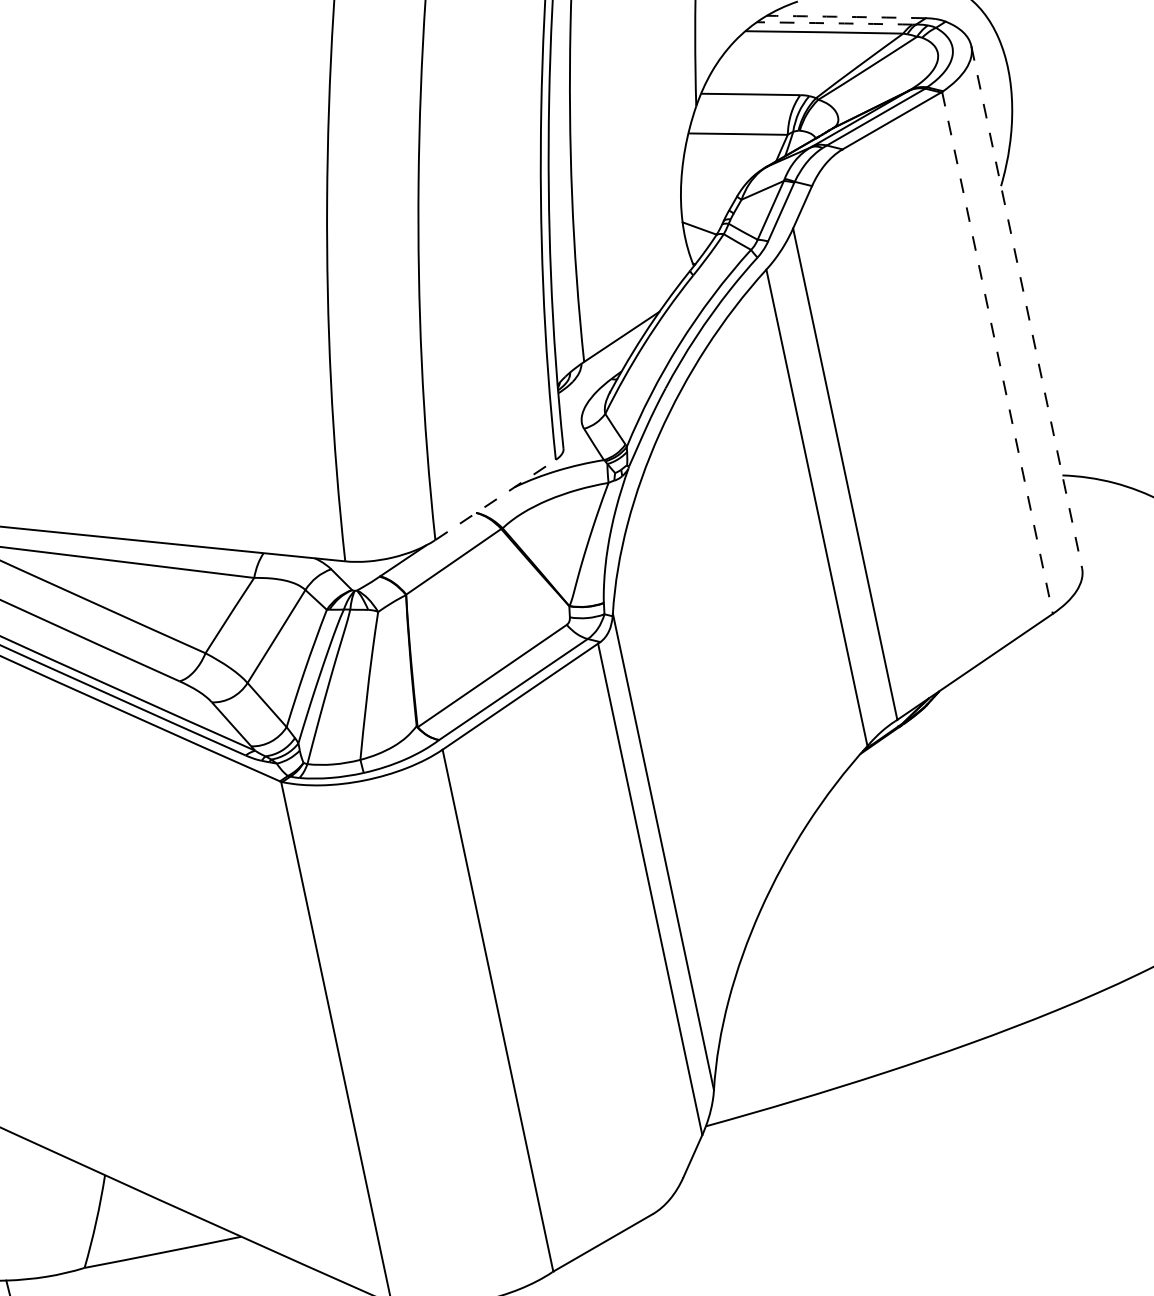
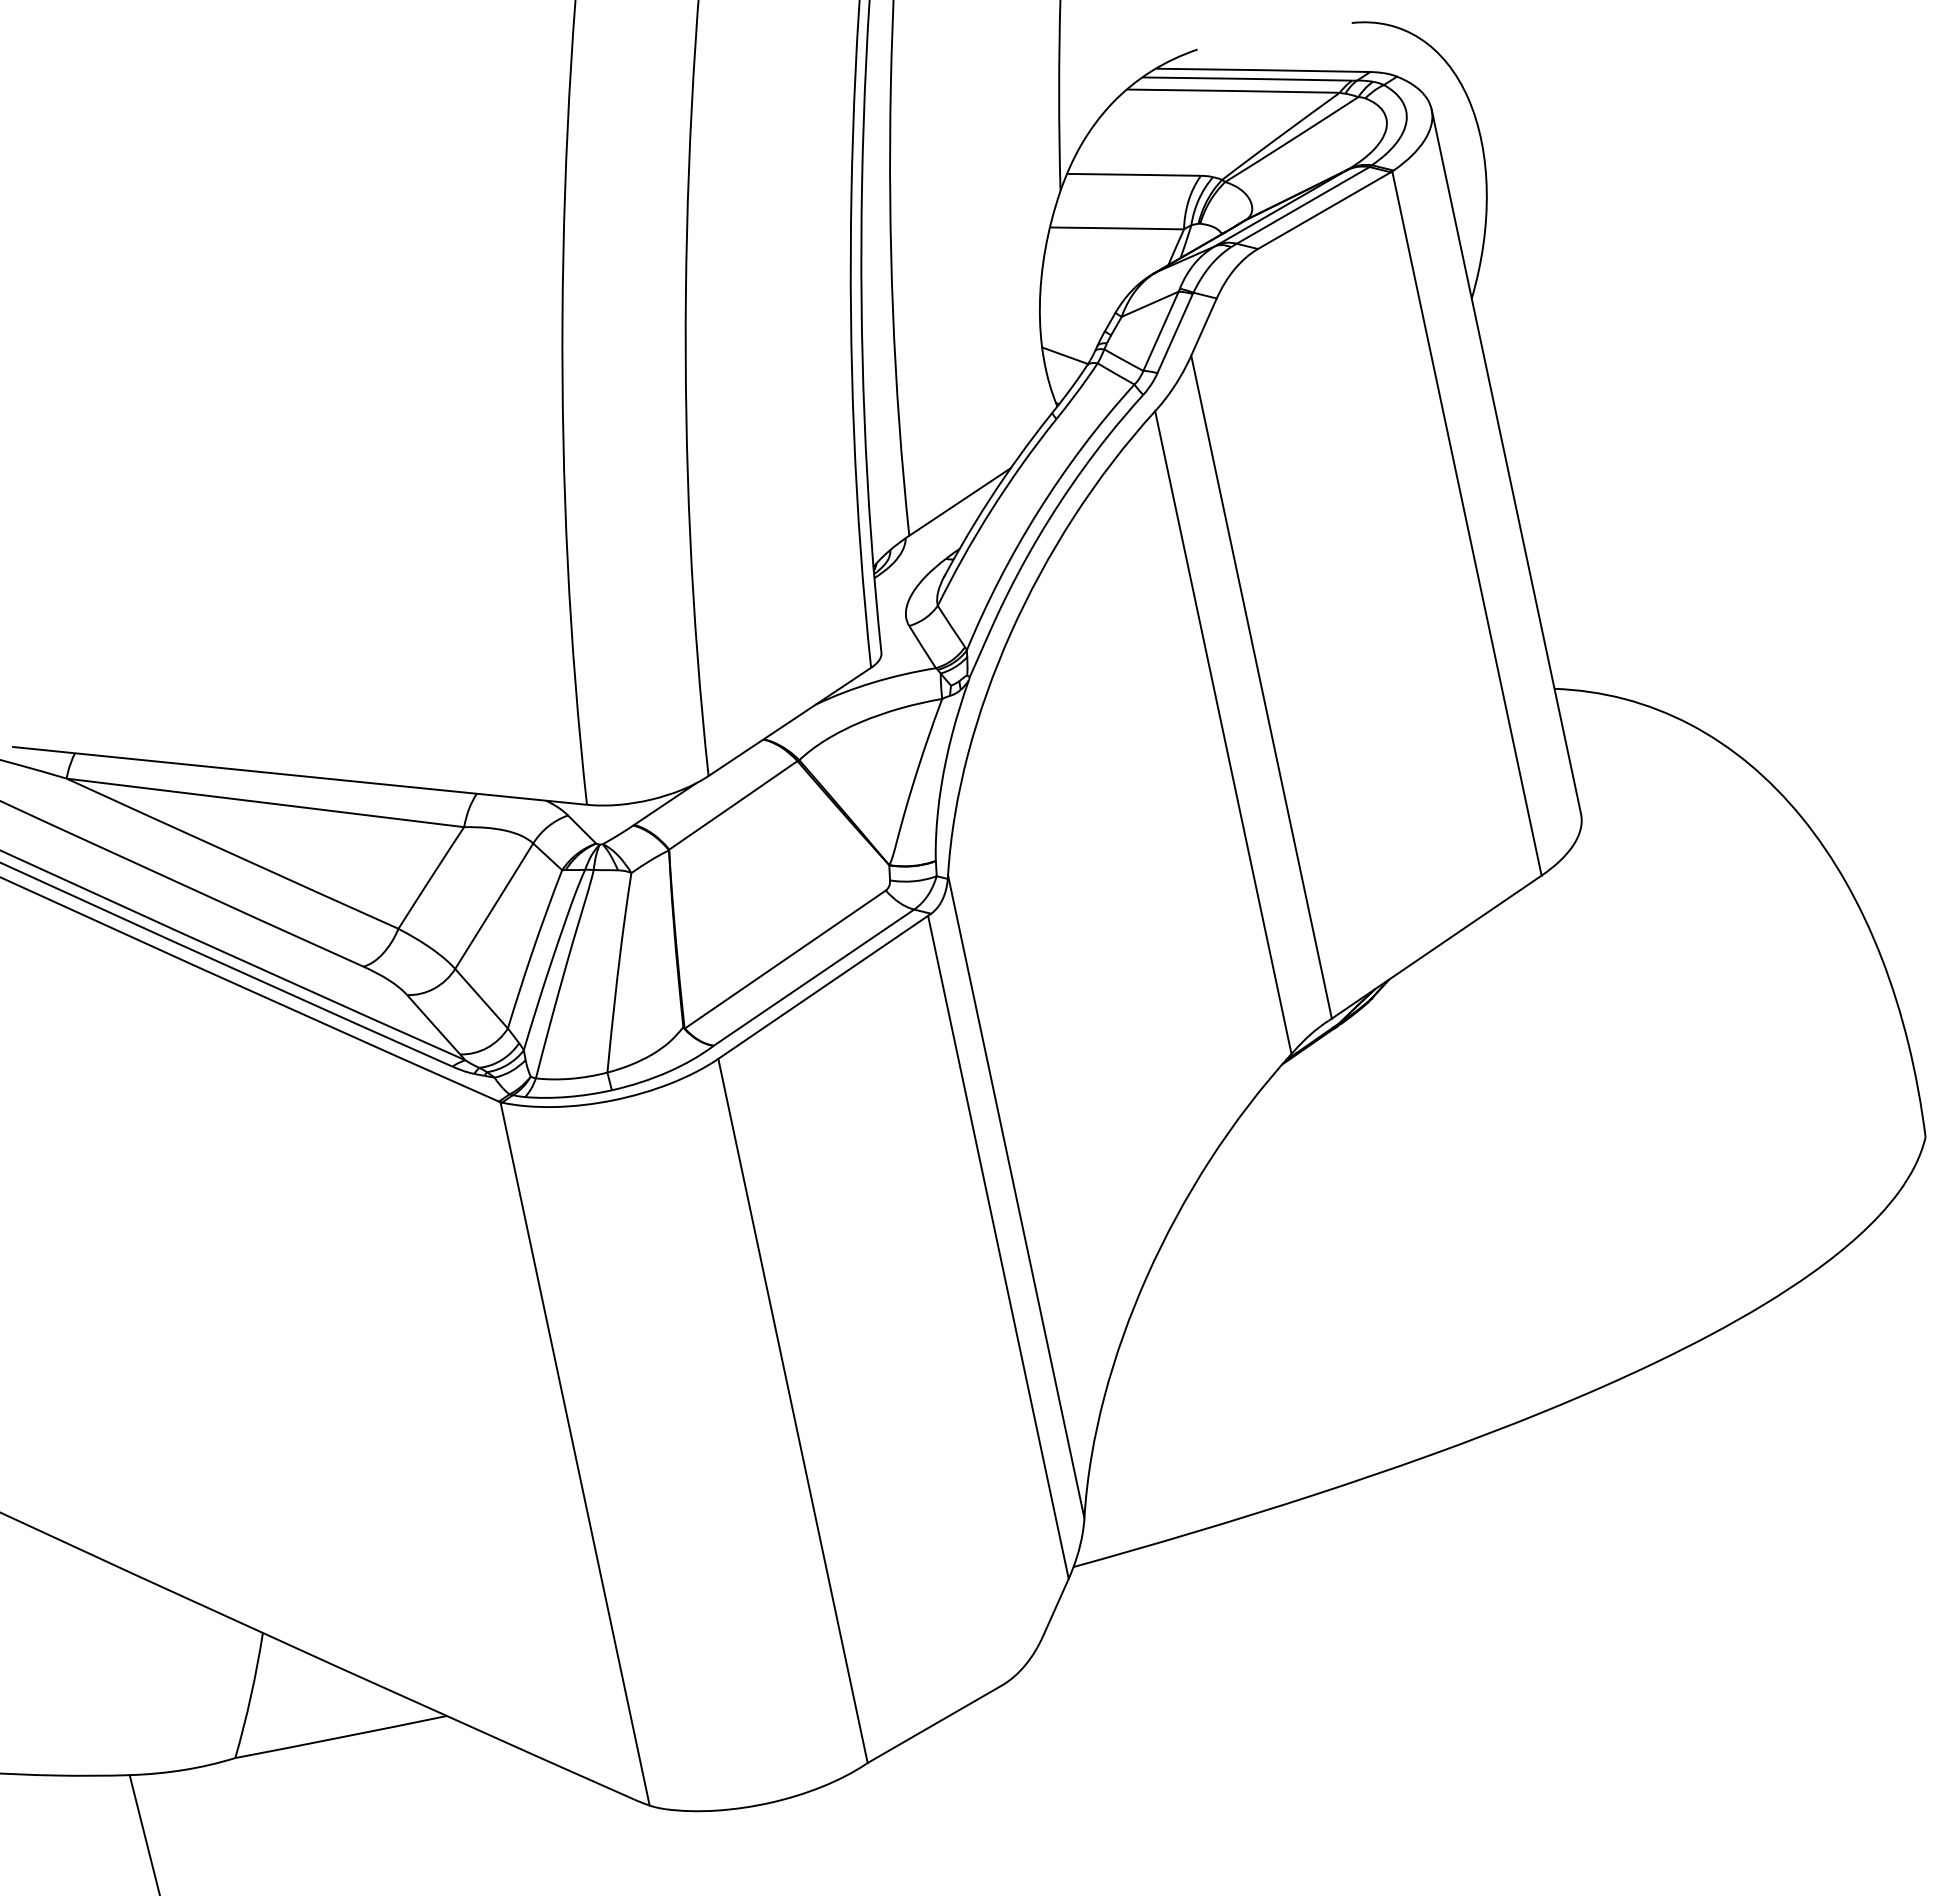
arc: (846, 17) -> (1263, 70), dashed -> solid
arc: (834, 23) -> (1247, 78), dashed -> solid
line: (1026, 306) -> (1506, 461), dashed -> solid
line: (997, 352) -> (1466, 523), dashed -> solid
line: (495, 499) -> (789, 721), dashed -> solid

